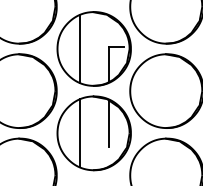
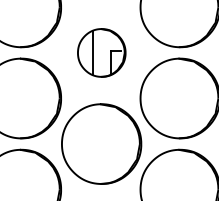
part: (94, 48) -> (101, 52), size x0.6
line: (108, 123) -> (117, 133), removed
line: (80, 132) -> (86, 143), removed

